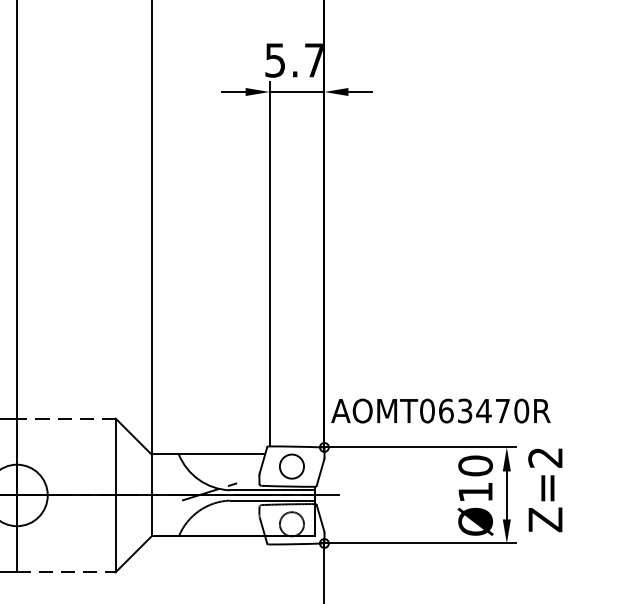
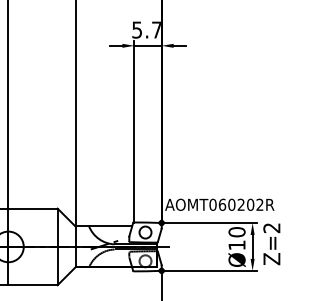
text: (492, 410) -> (245, 204), AOMT063470R -> AOMT060202R
line: (67, 418) -> (33, 208), dashed -> solid
line: (67, 572) -> (33, 285), dashed -> solid

